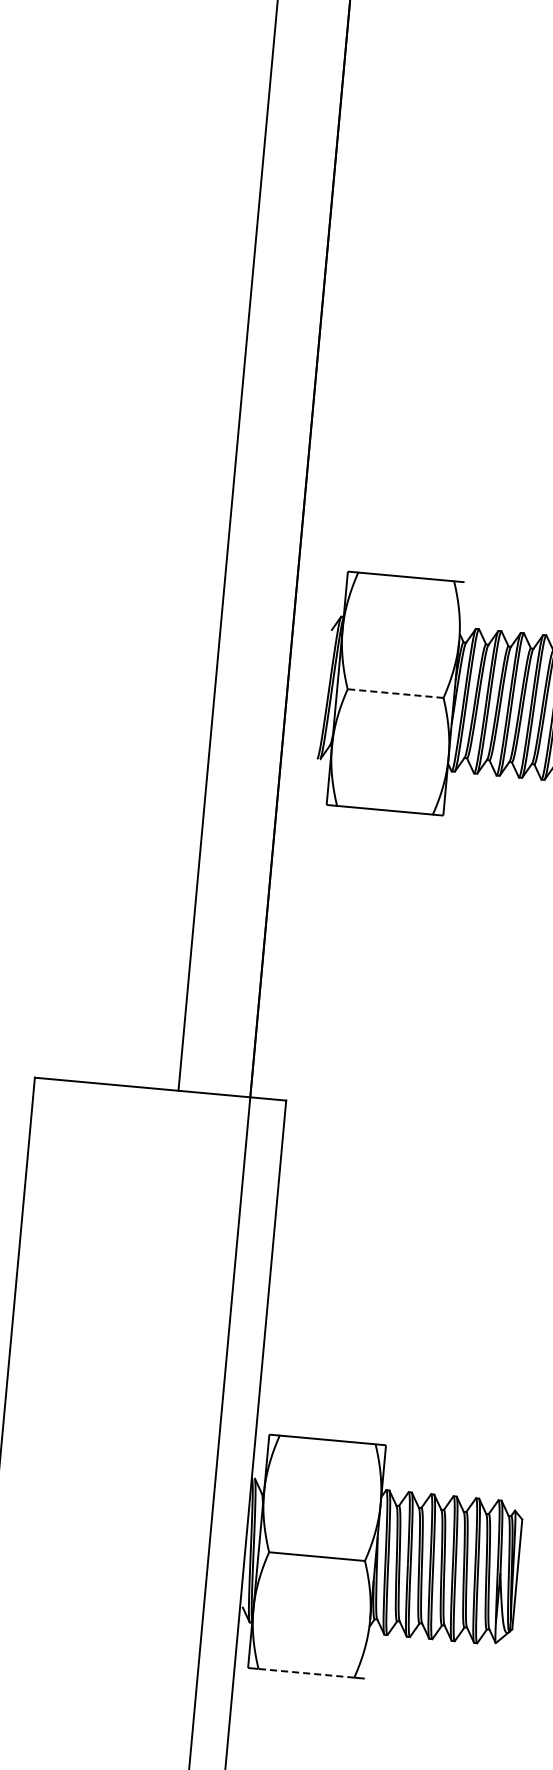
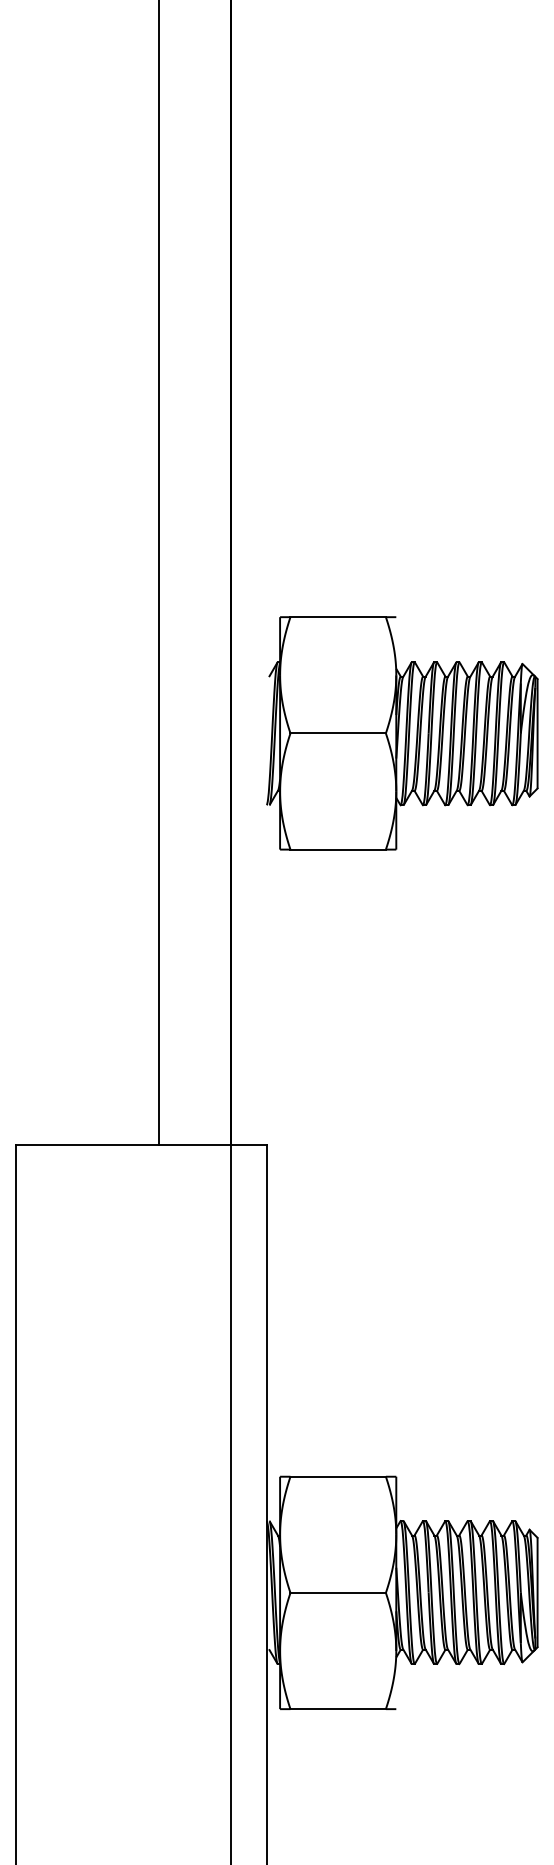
line: (395, 693) -> (338, 733), dashed -> solid
line: (306, 1673) -> (338, 1709), dashed -> solid

